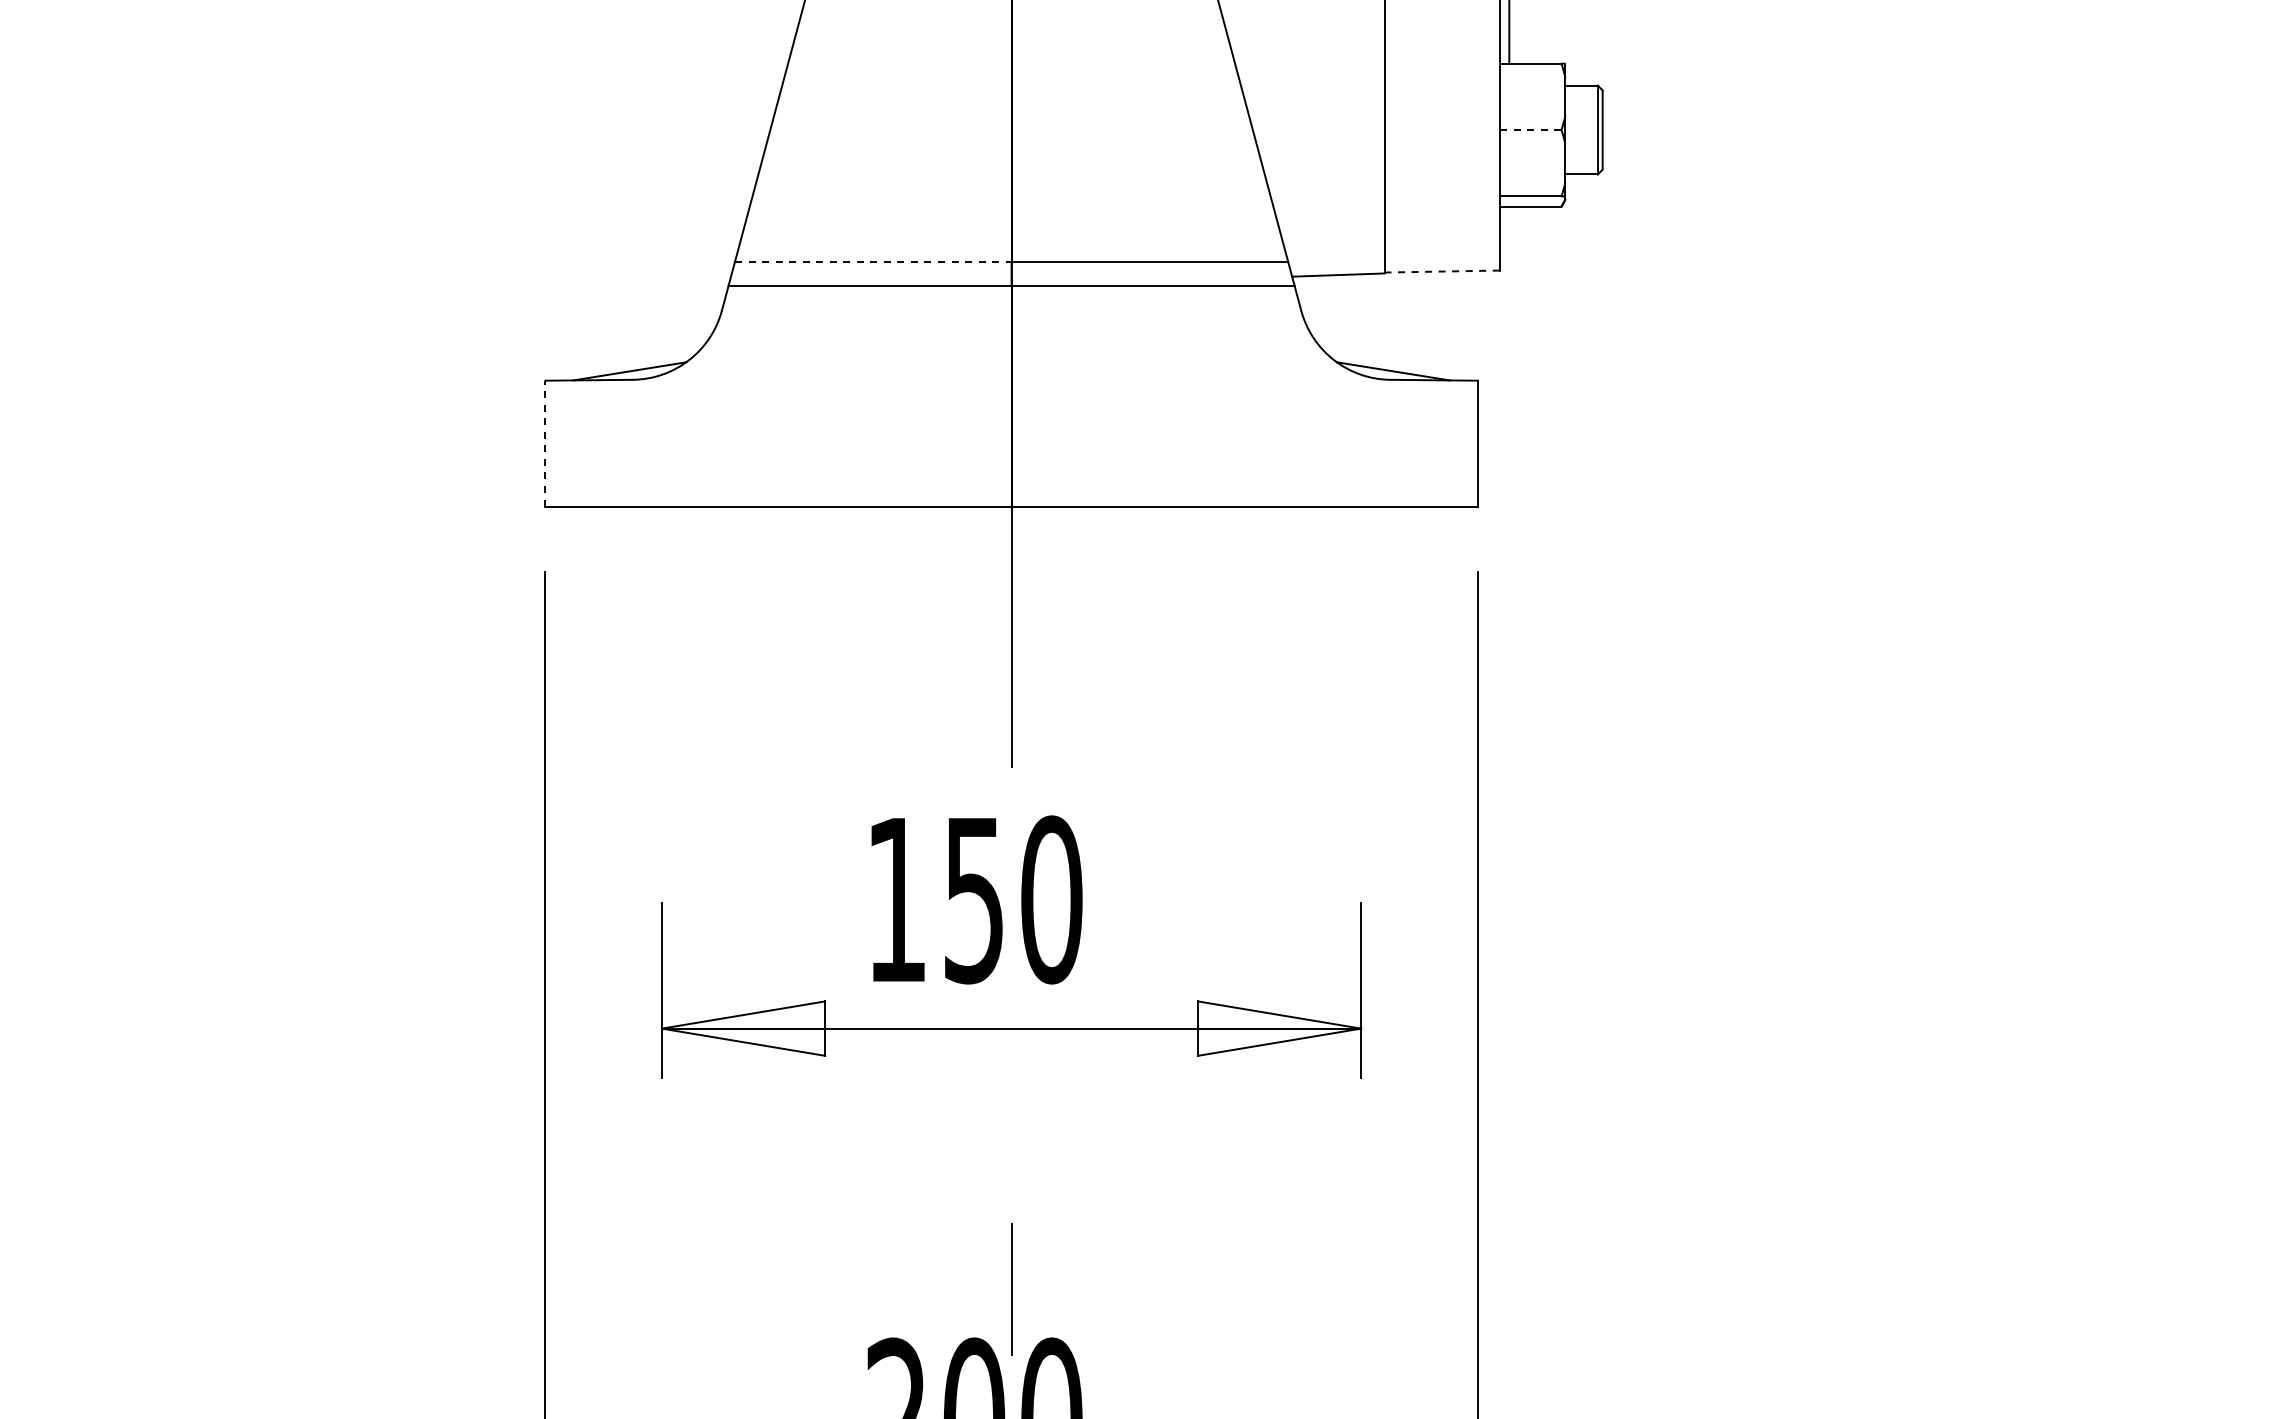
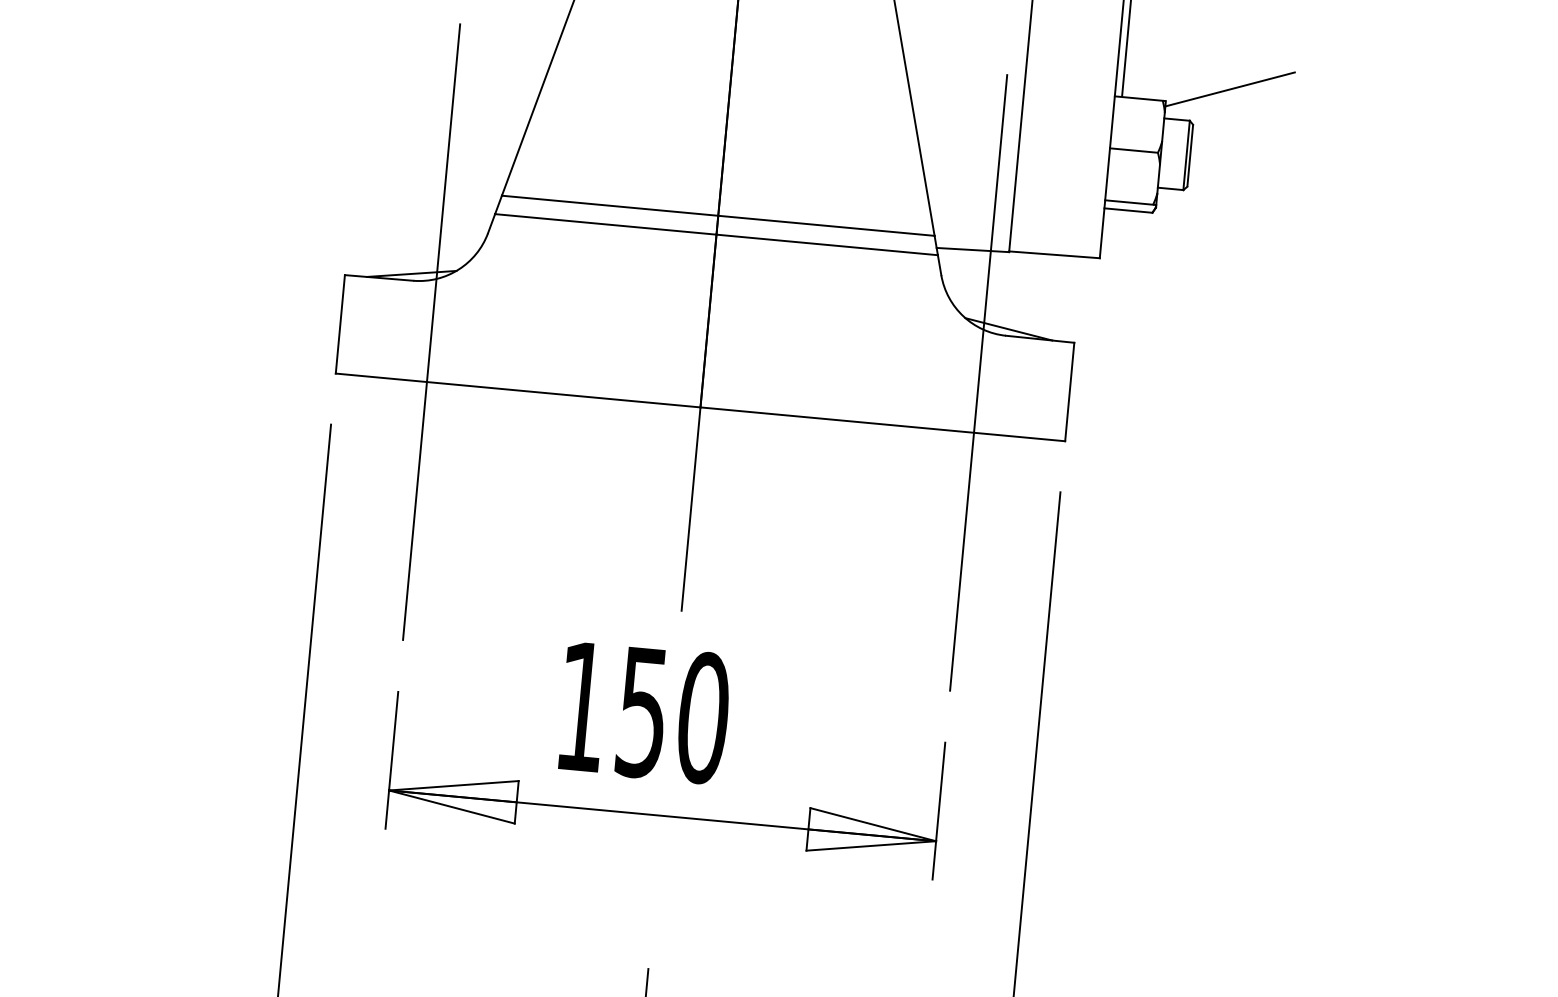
line: (1645, 41) -> (1230, 89), added
line: (1530, 130) -> (1133, 150), dashed -> solid
line: (873, 261) -> (610, 205), dashed -> solid
line: (1442, 271) -> (1054, 254), dashed -> solid
line: (661, 442) -> (431, 331), added
line: (1361, 442) -> (978, 382), added
line: (545, 443) -> (340, 324), dashed -> solid

